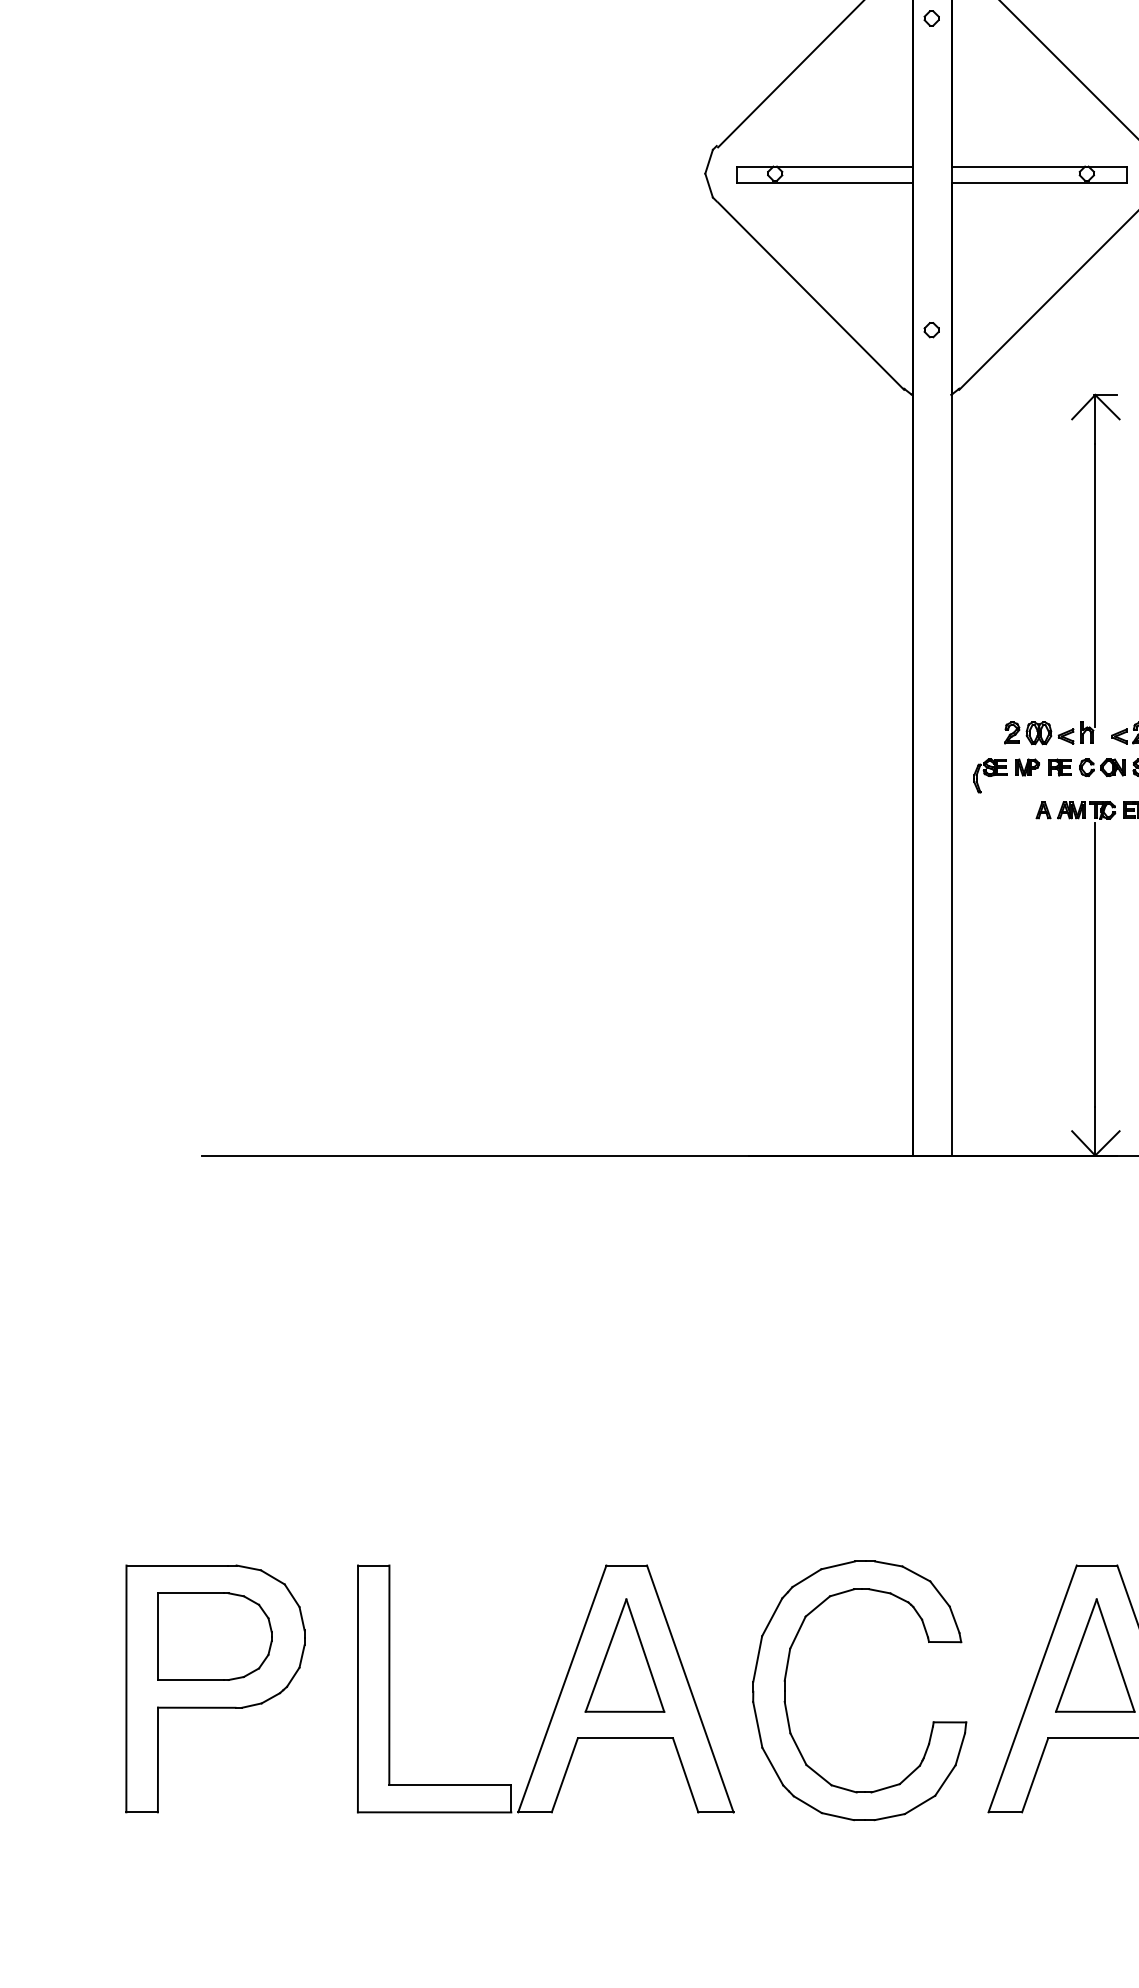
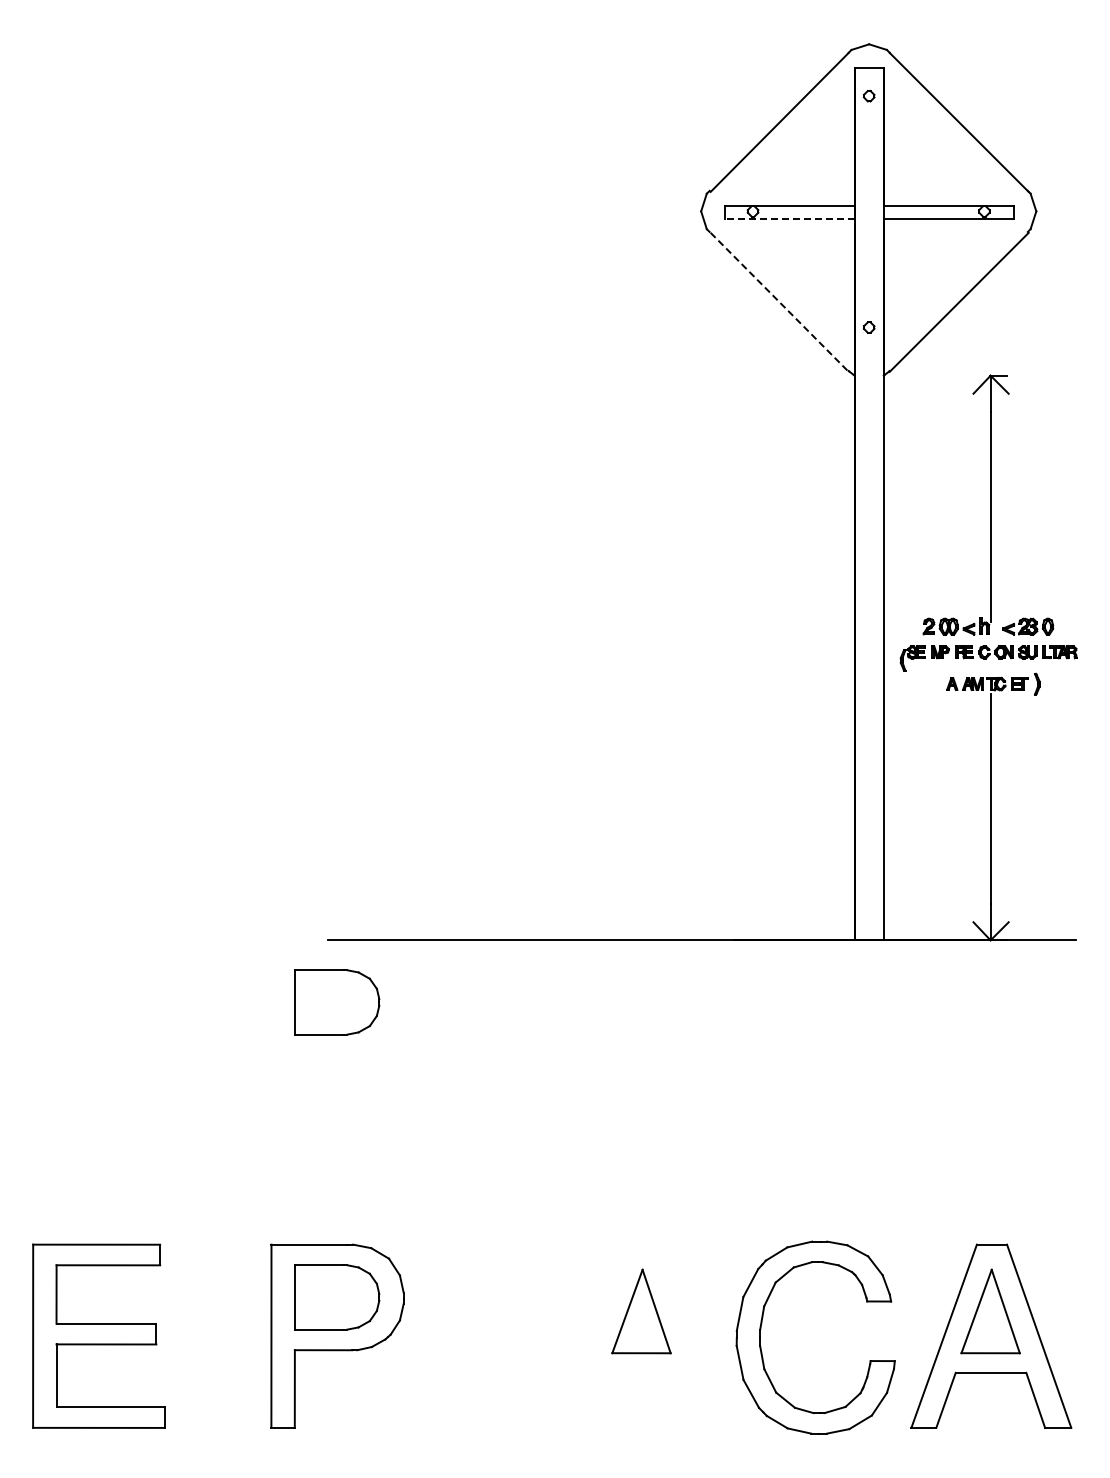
line: (824, 183) -> (789, 218), solid -> dashed
line: (810, 296) -> (779, 302), solid -> dashed
part: (215, 1239) -> (337, 1002), added
part: (558, 1693) -> (592, 1339), removed

